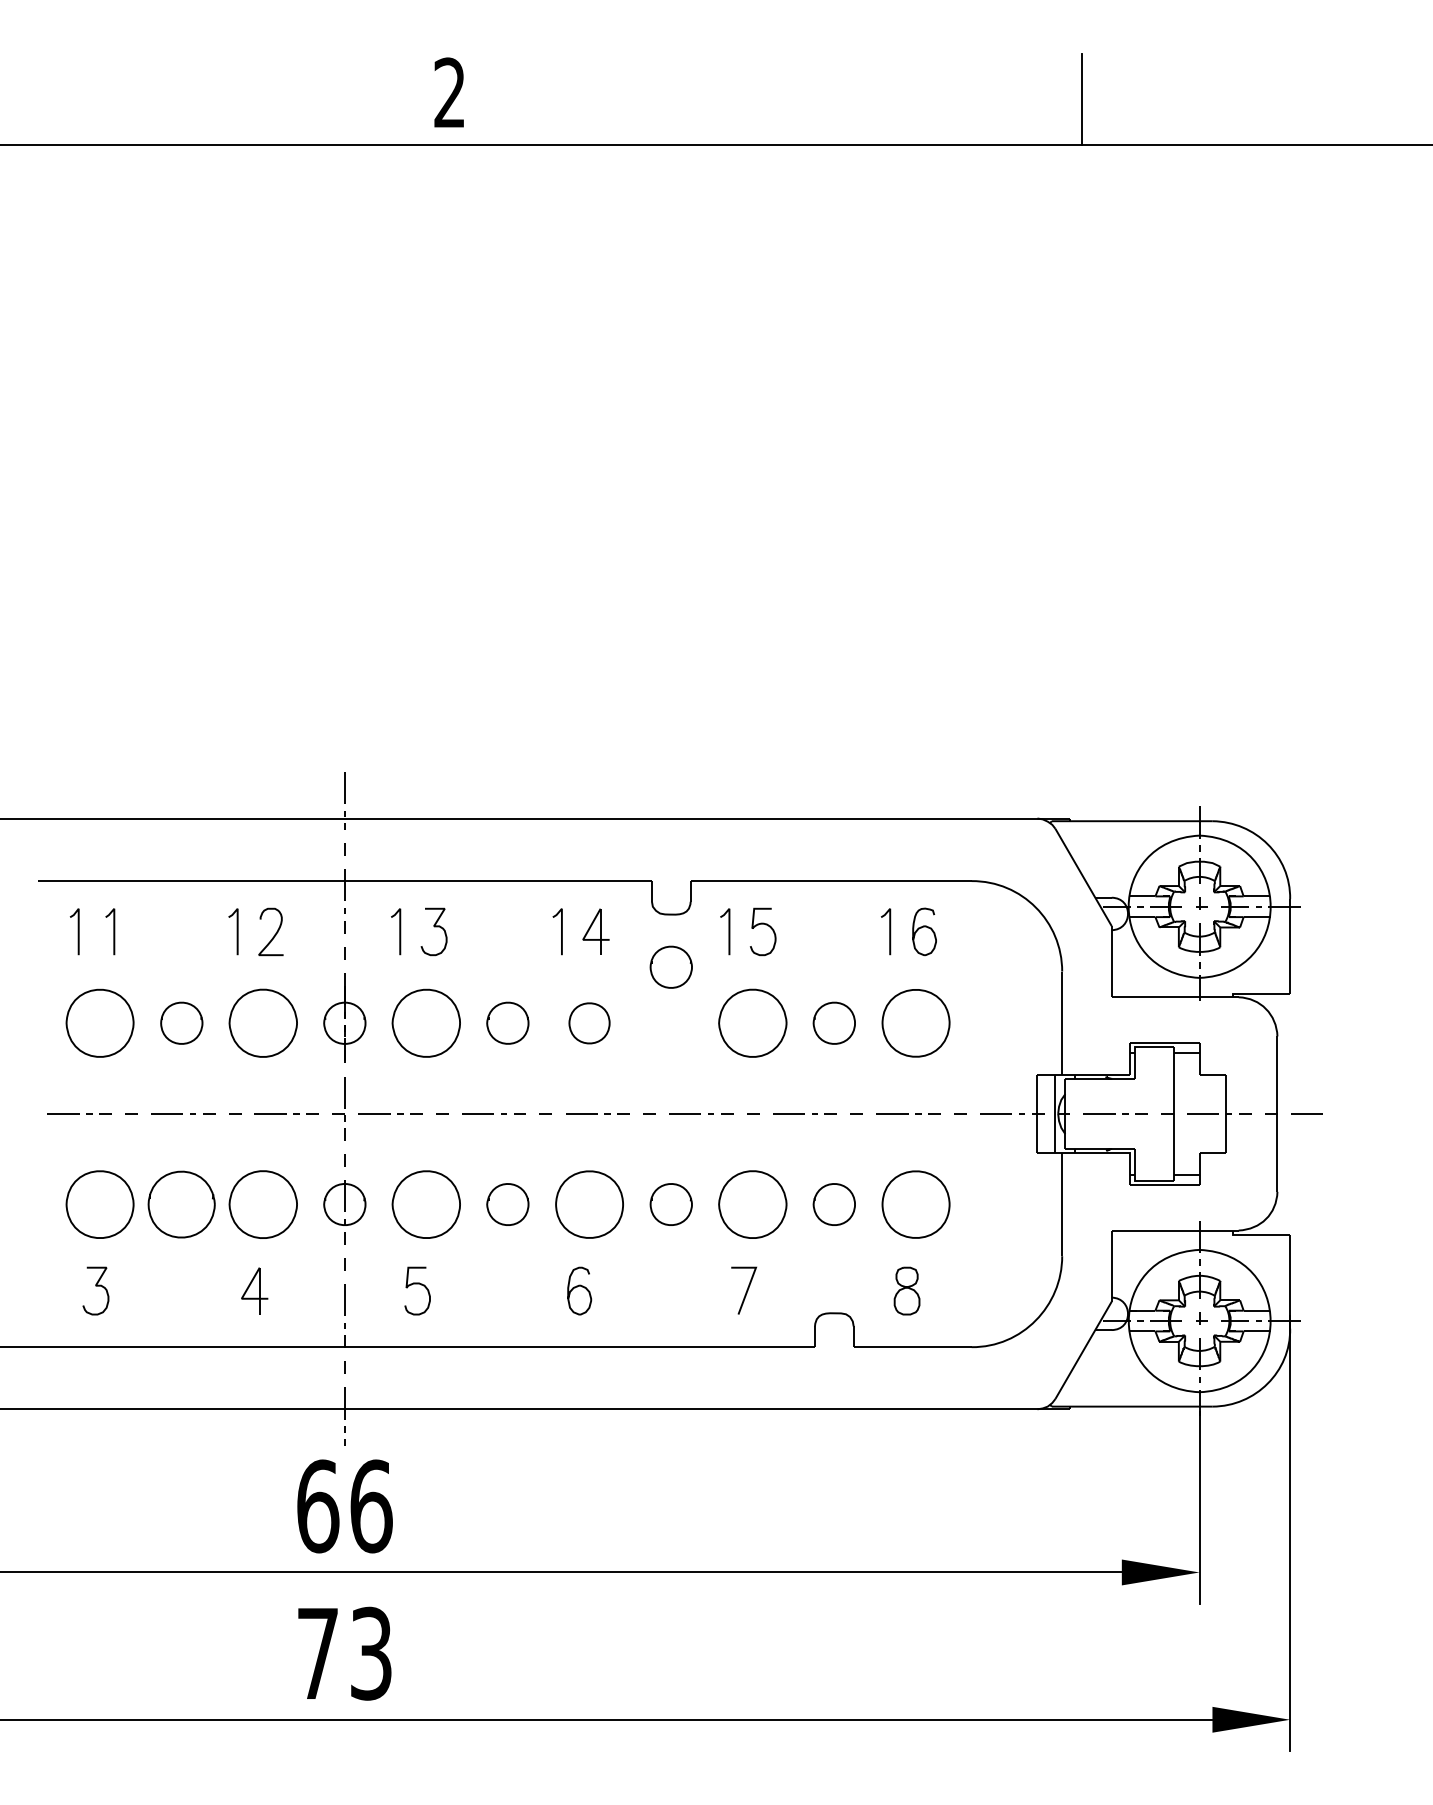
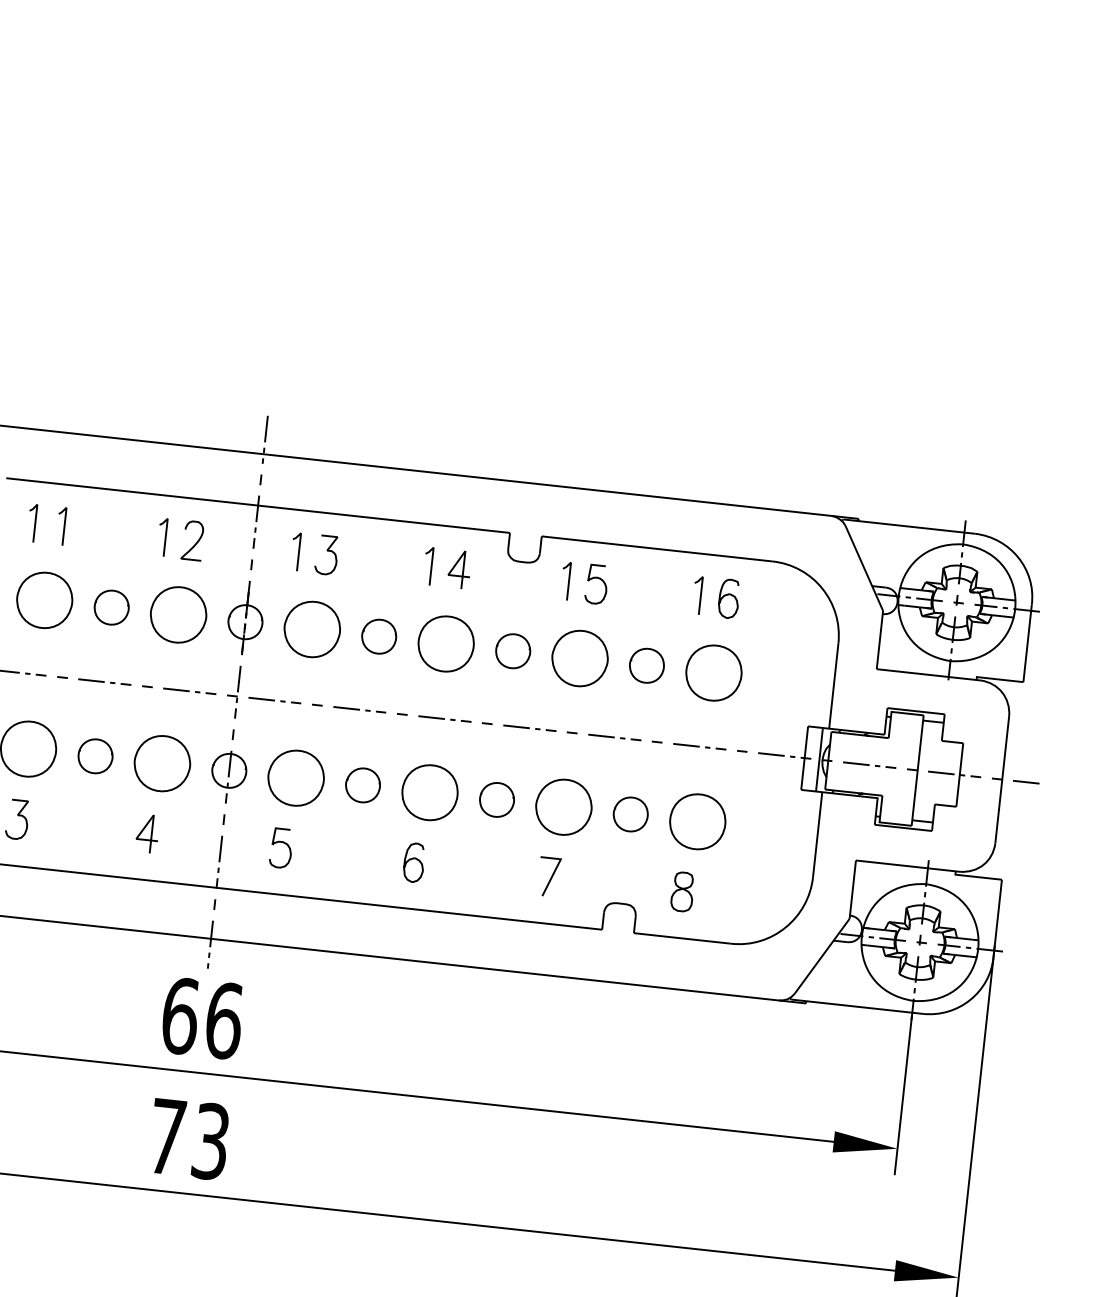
part: (670, 966) -> (512, 650), moved
part: (589, 1023) -> (446, 644), size x1.67
part: (181, 1204) -> (95, 756), size x0.62

